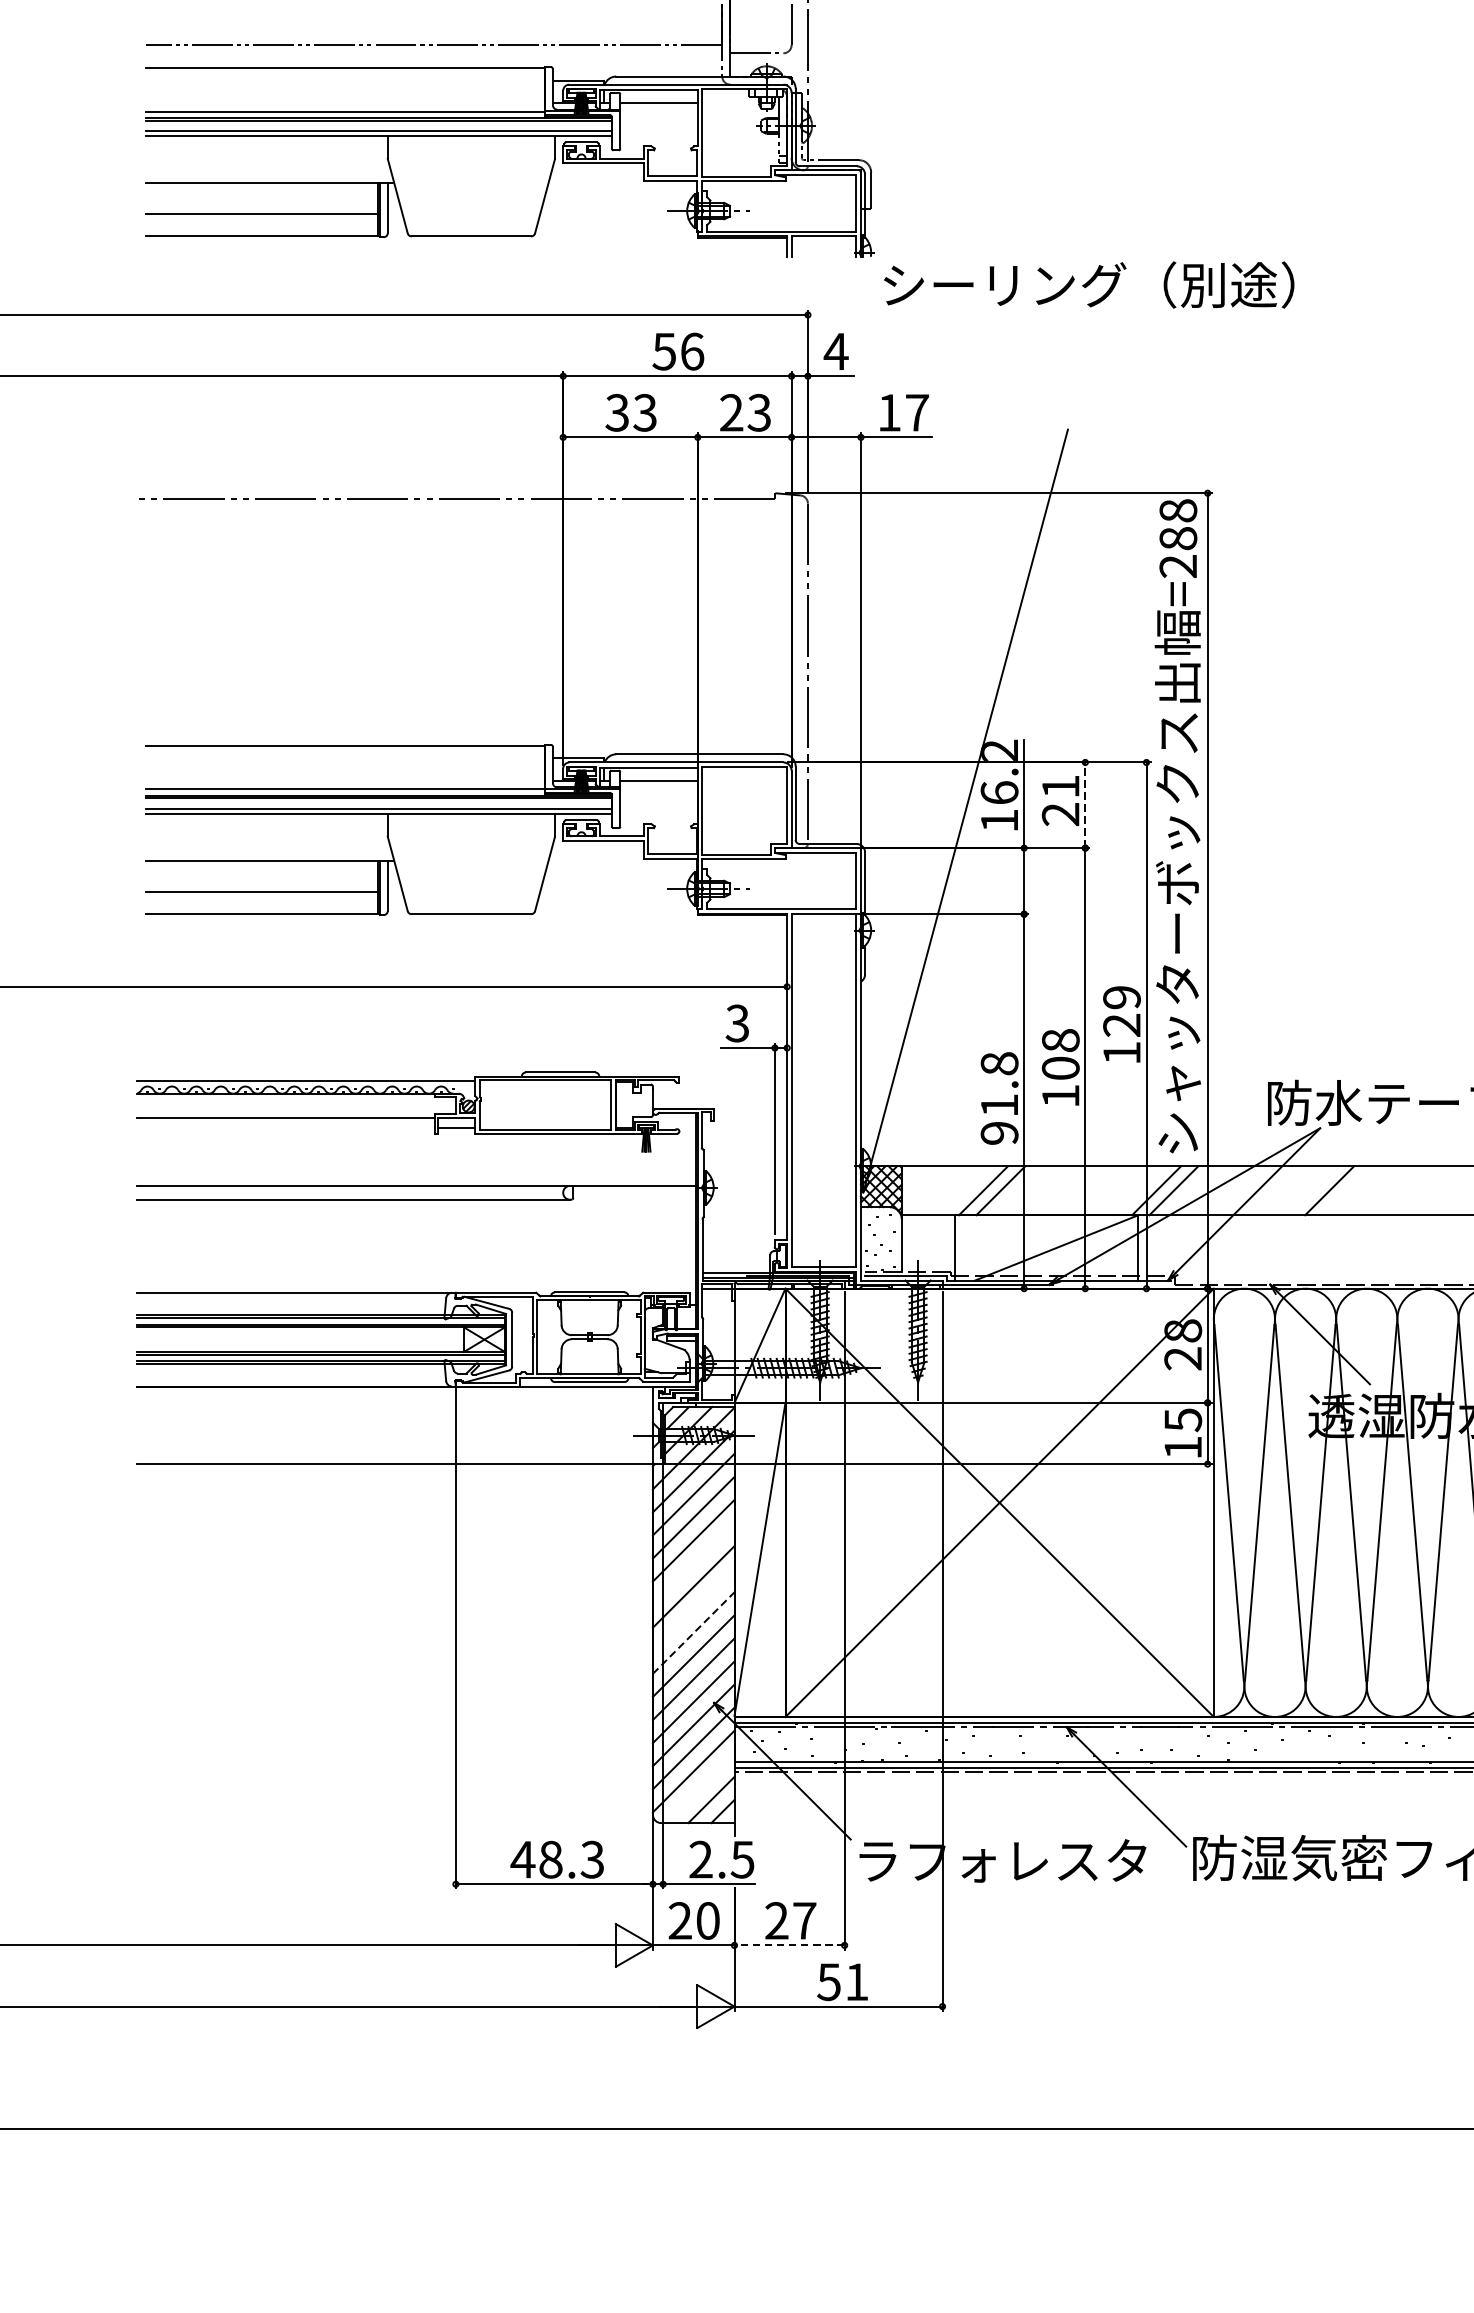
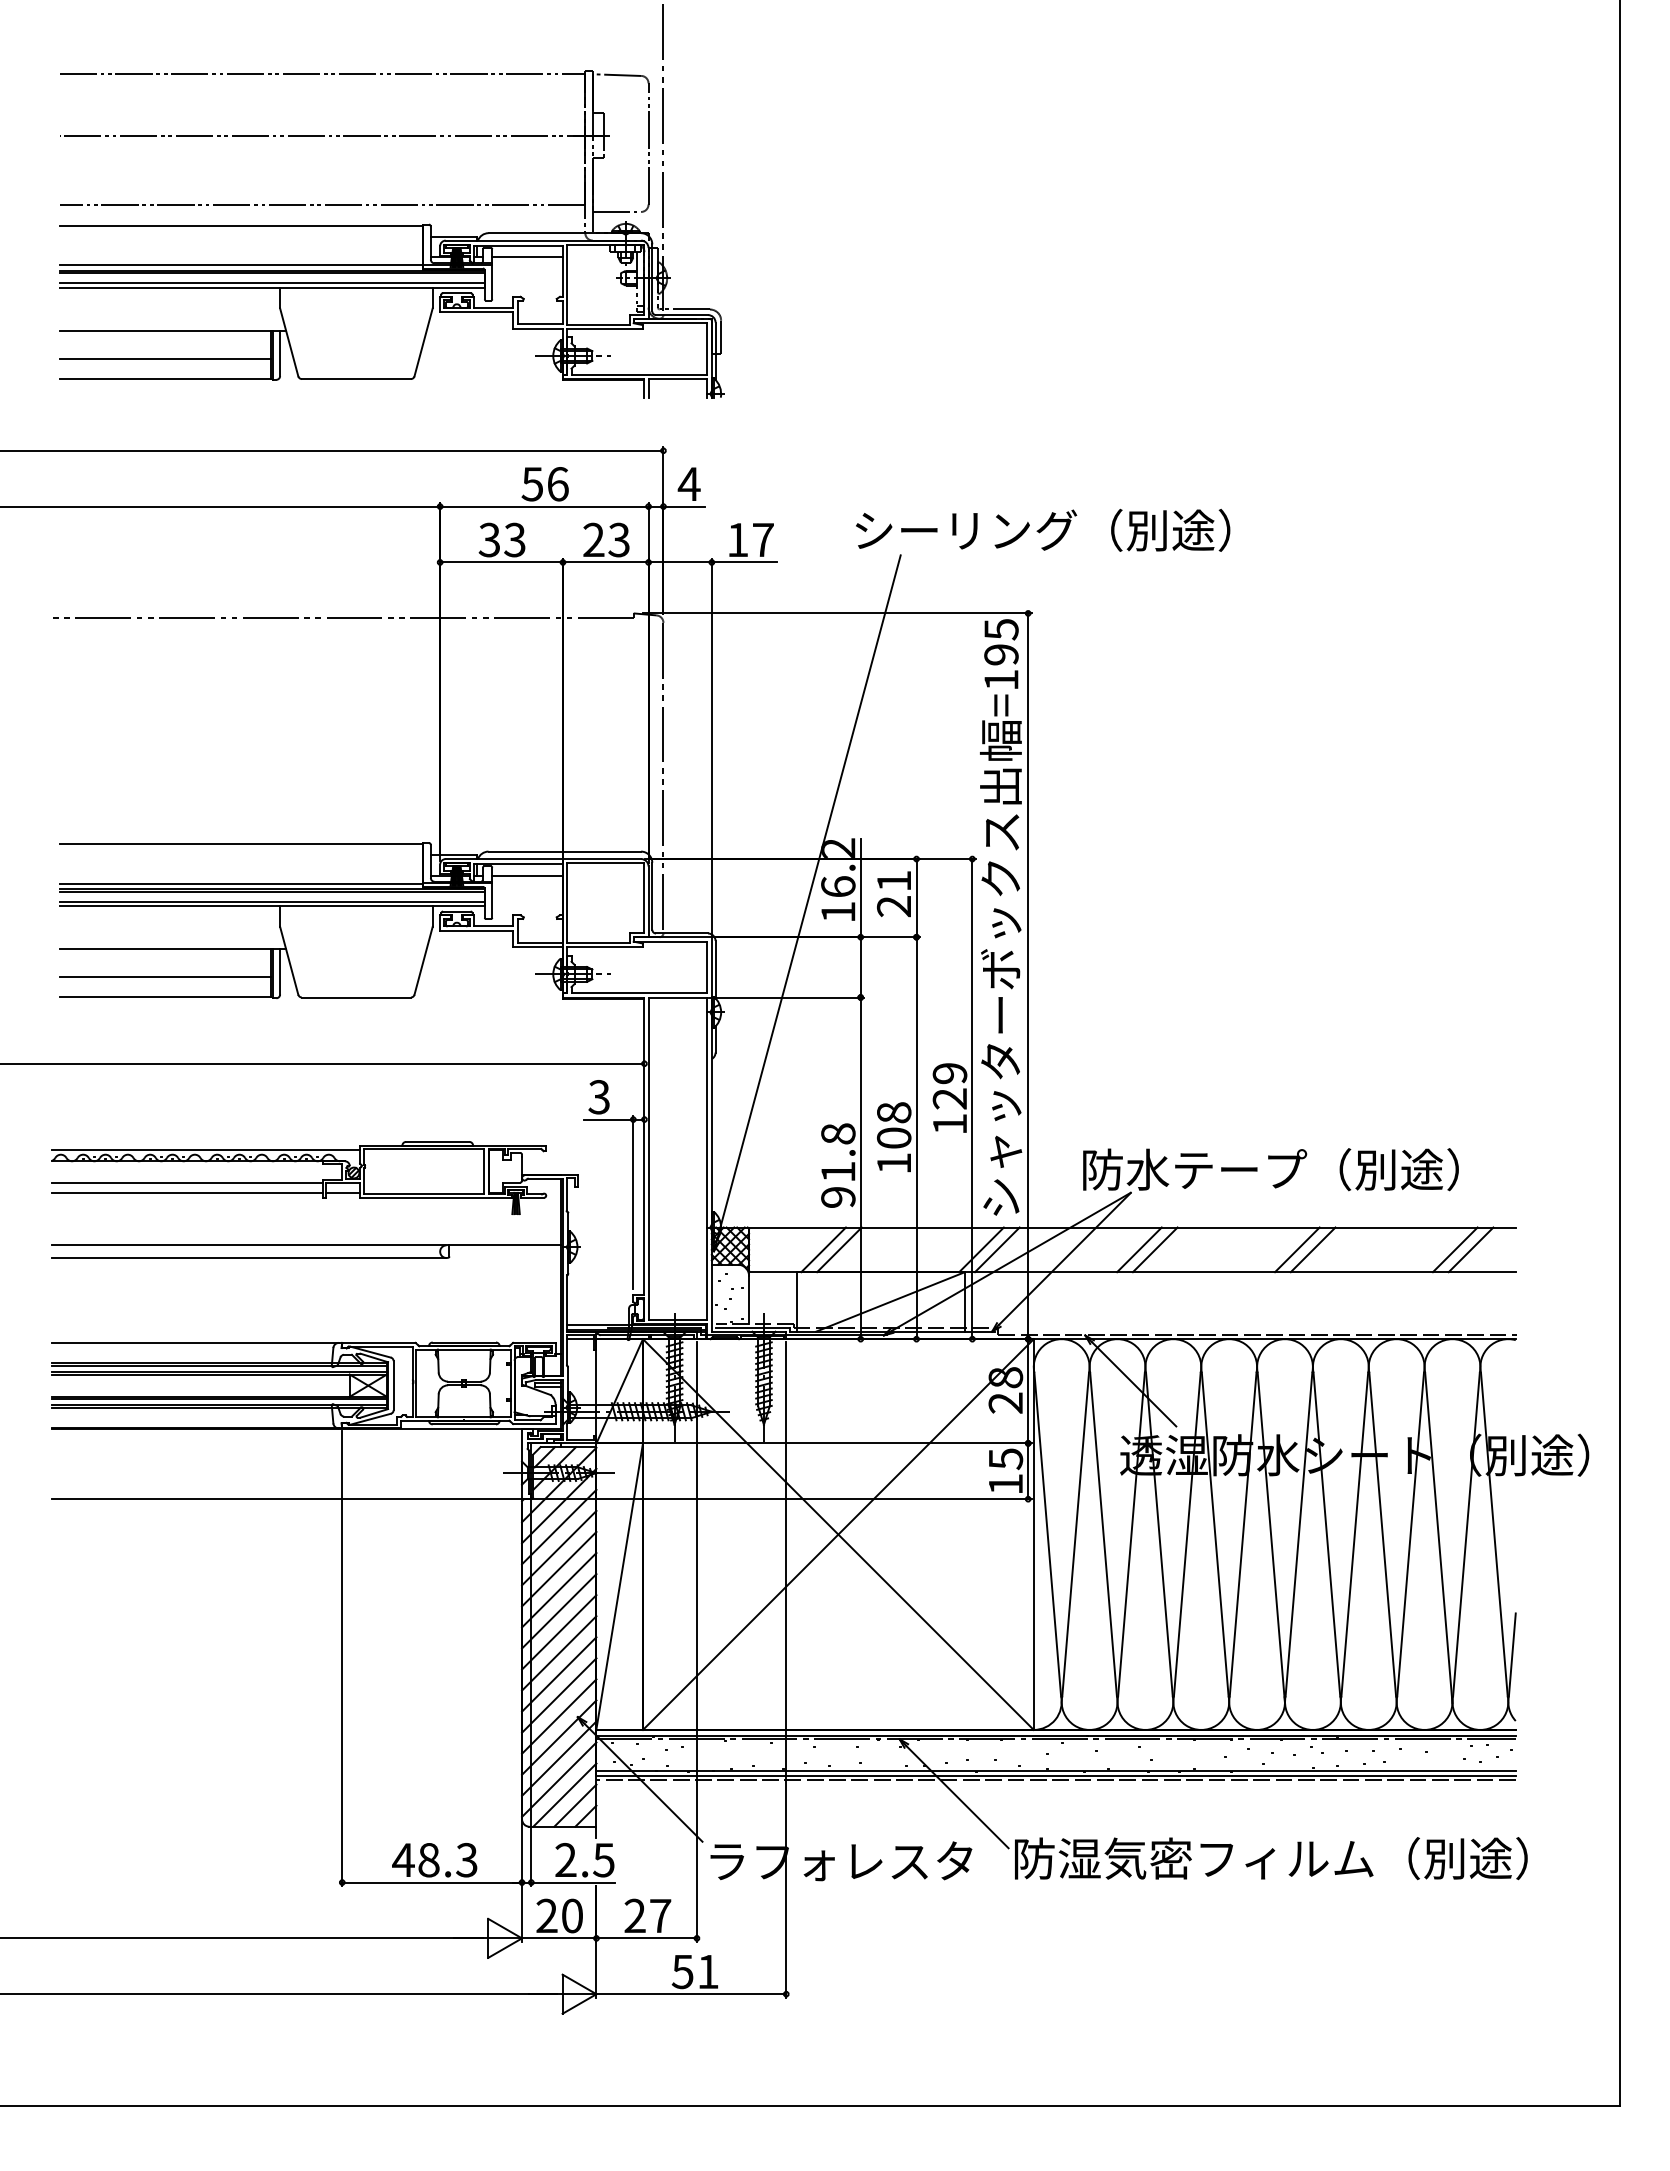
text: (1089, 284) -> (1043, 529), moved
text: (1178, 538) -> (1001, 654), =288 -> =195
line: (1085, 804) -> (916, 897), dashed -> solid
line: (285, 1127) -> (186, 1192), added
line: (1346, 1190) -> (1154, 1249), added
line: (693, 1564) -> (559, 1590), added
line: (693, 1610) -> (559, 1632), added
line: (693, 1633) -> (559, 1653), dashed -> solid
line: (699, 1787) -> (564, 1794), added
line: (789, 1945) -> (646, 1938), dashed -> solid

